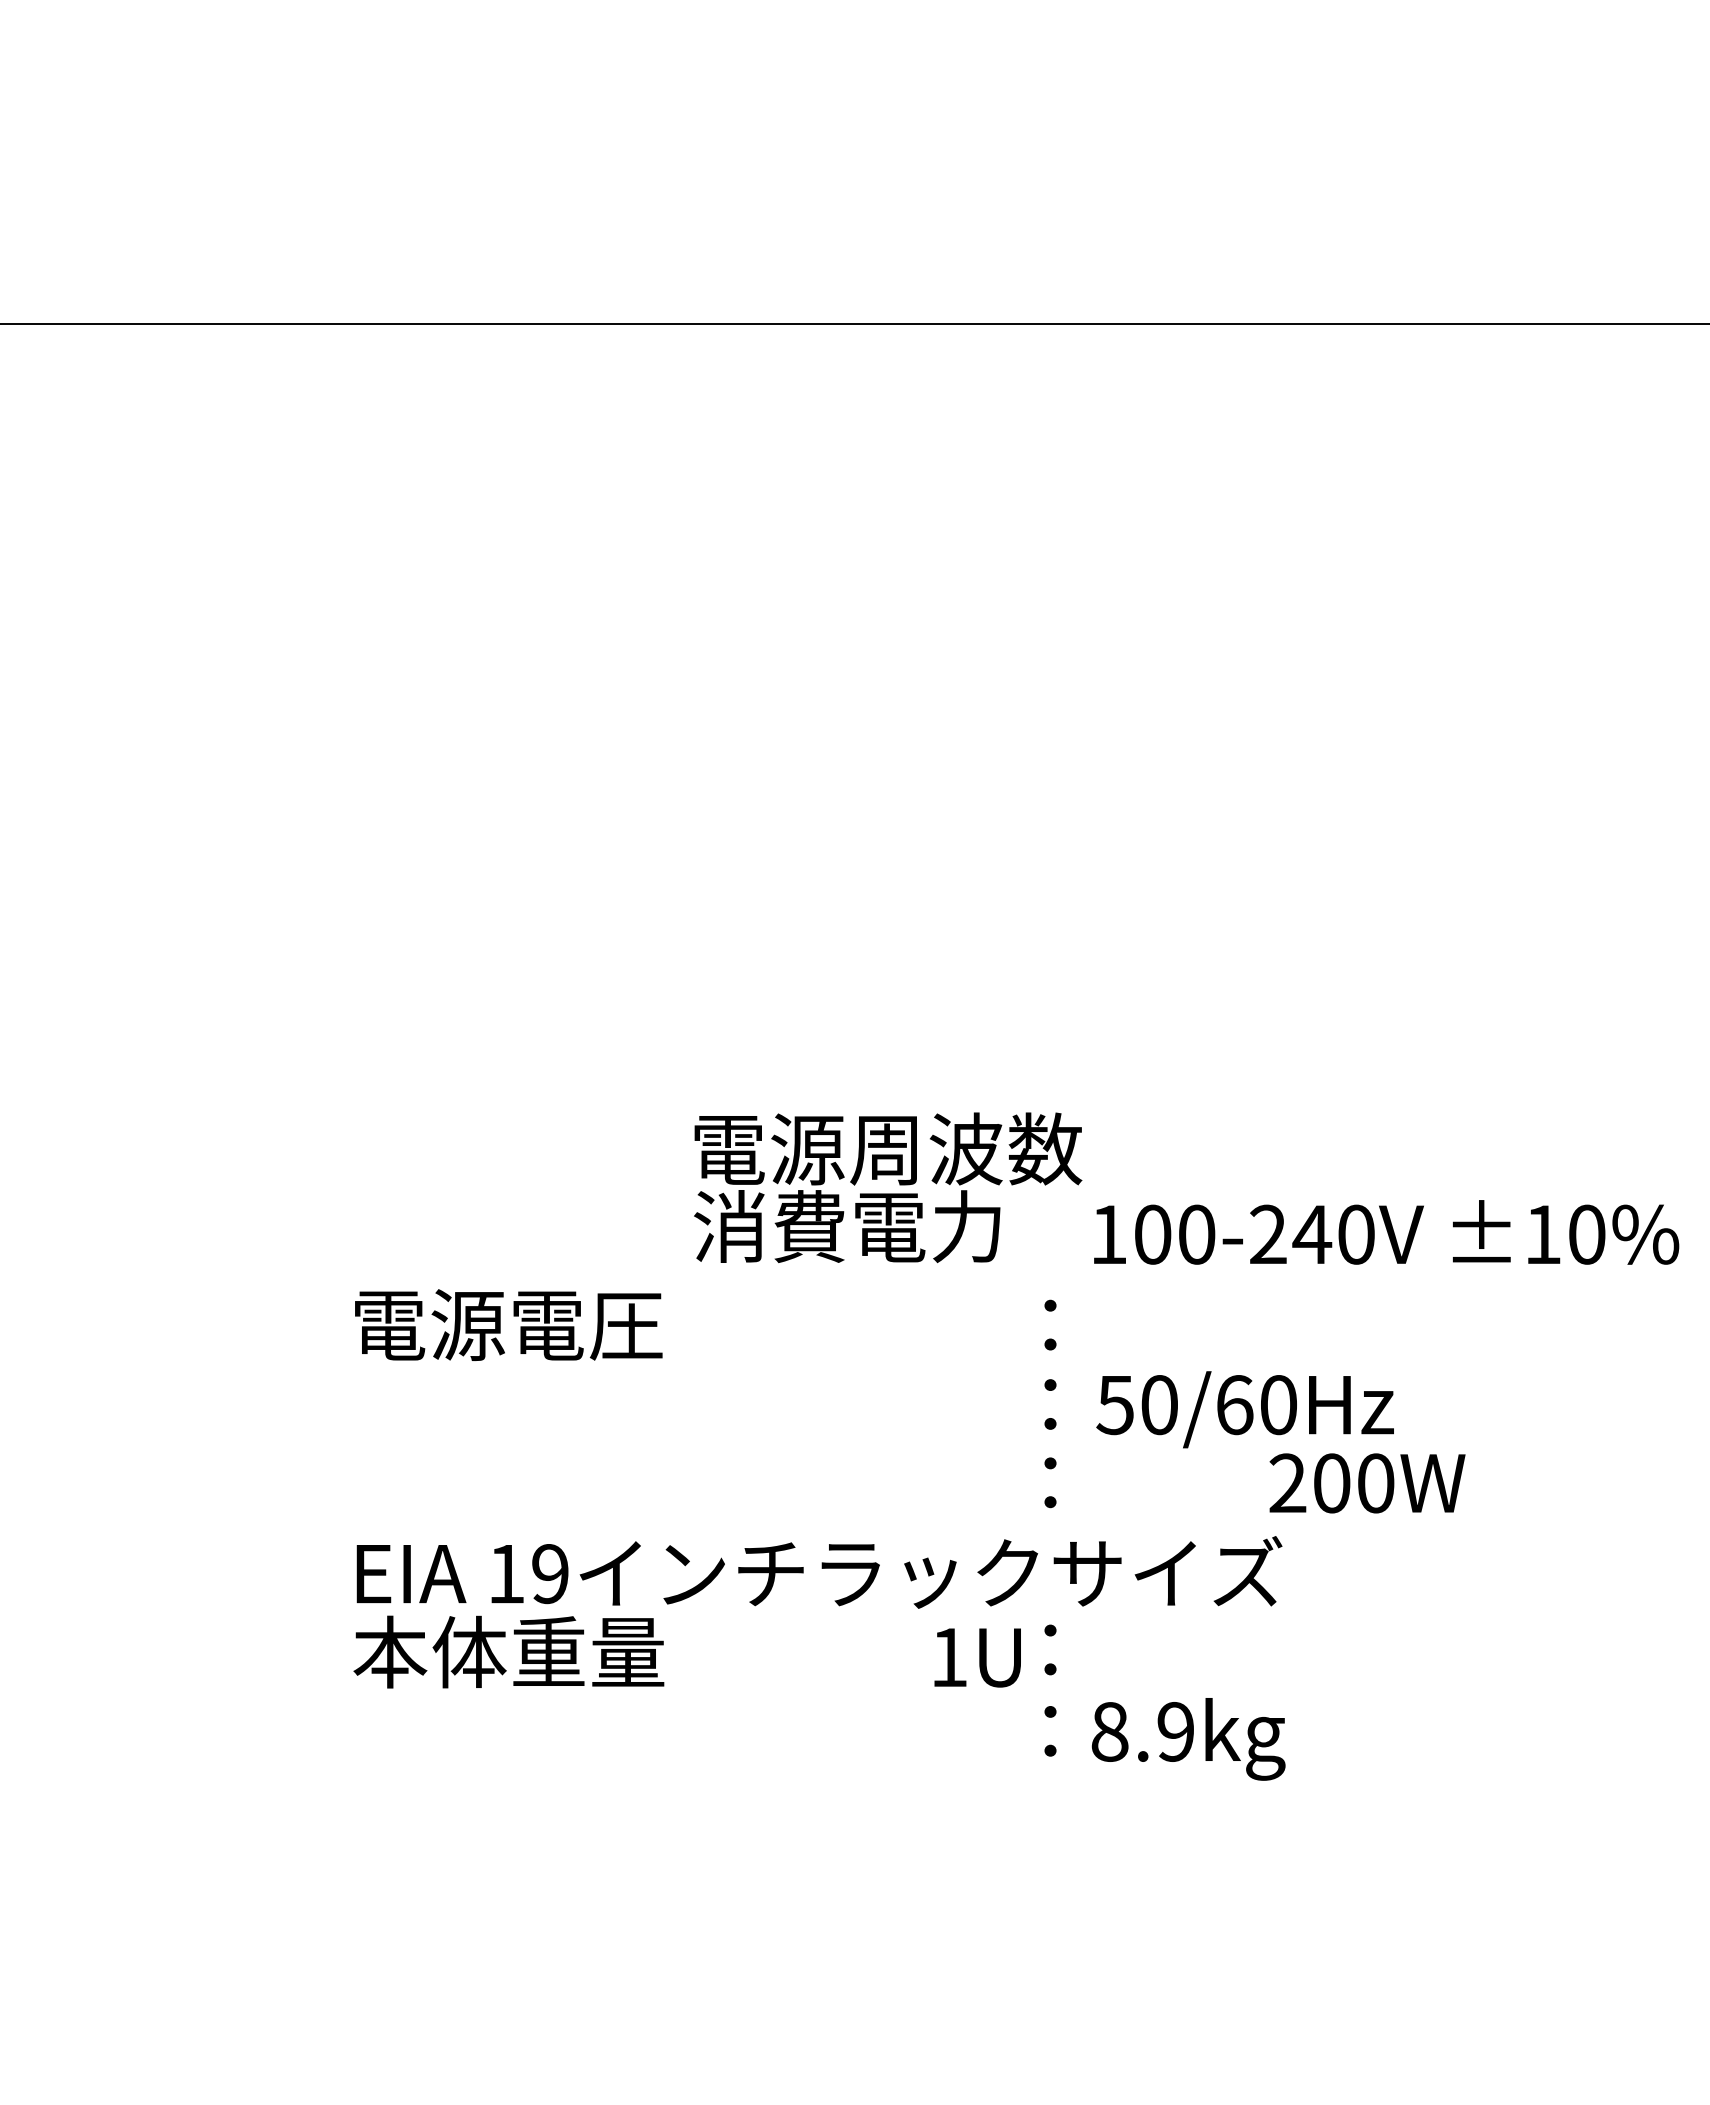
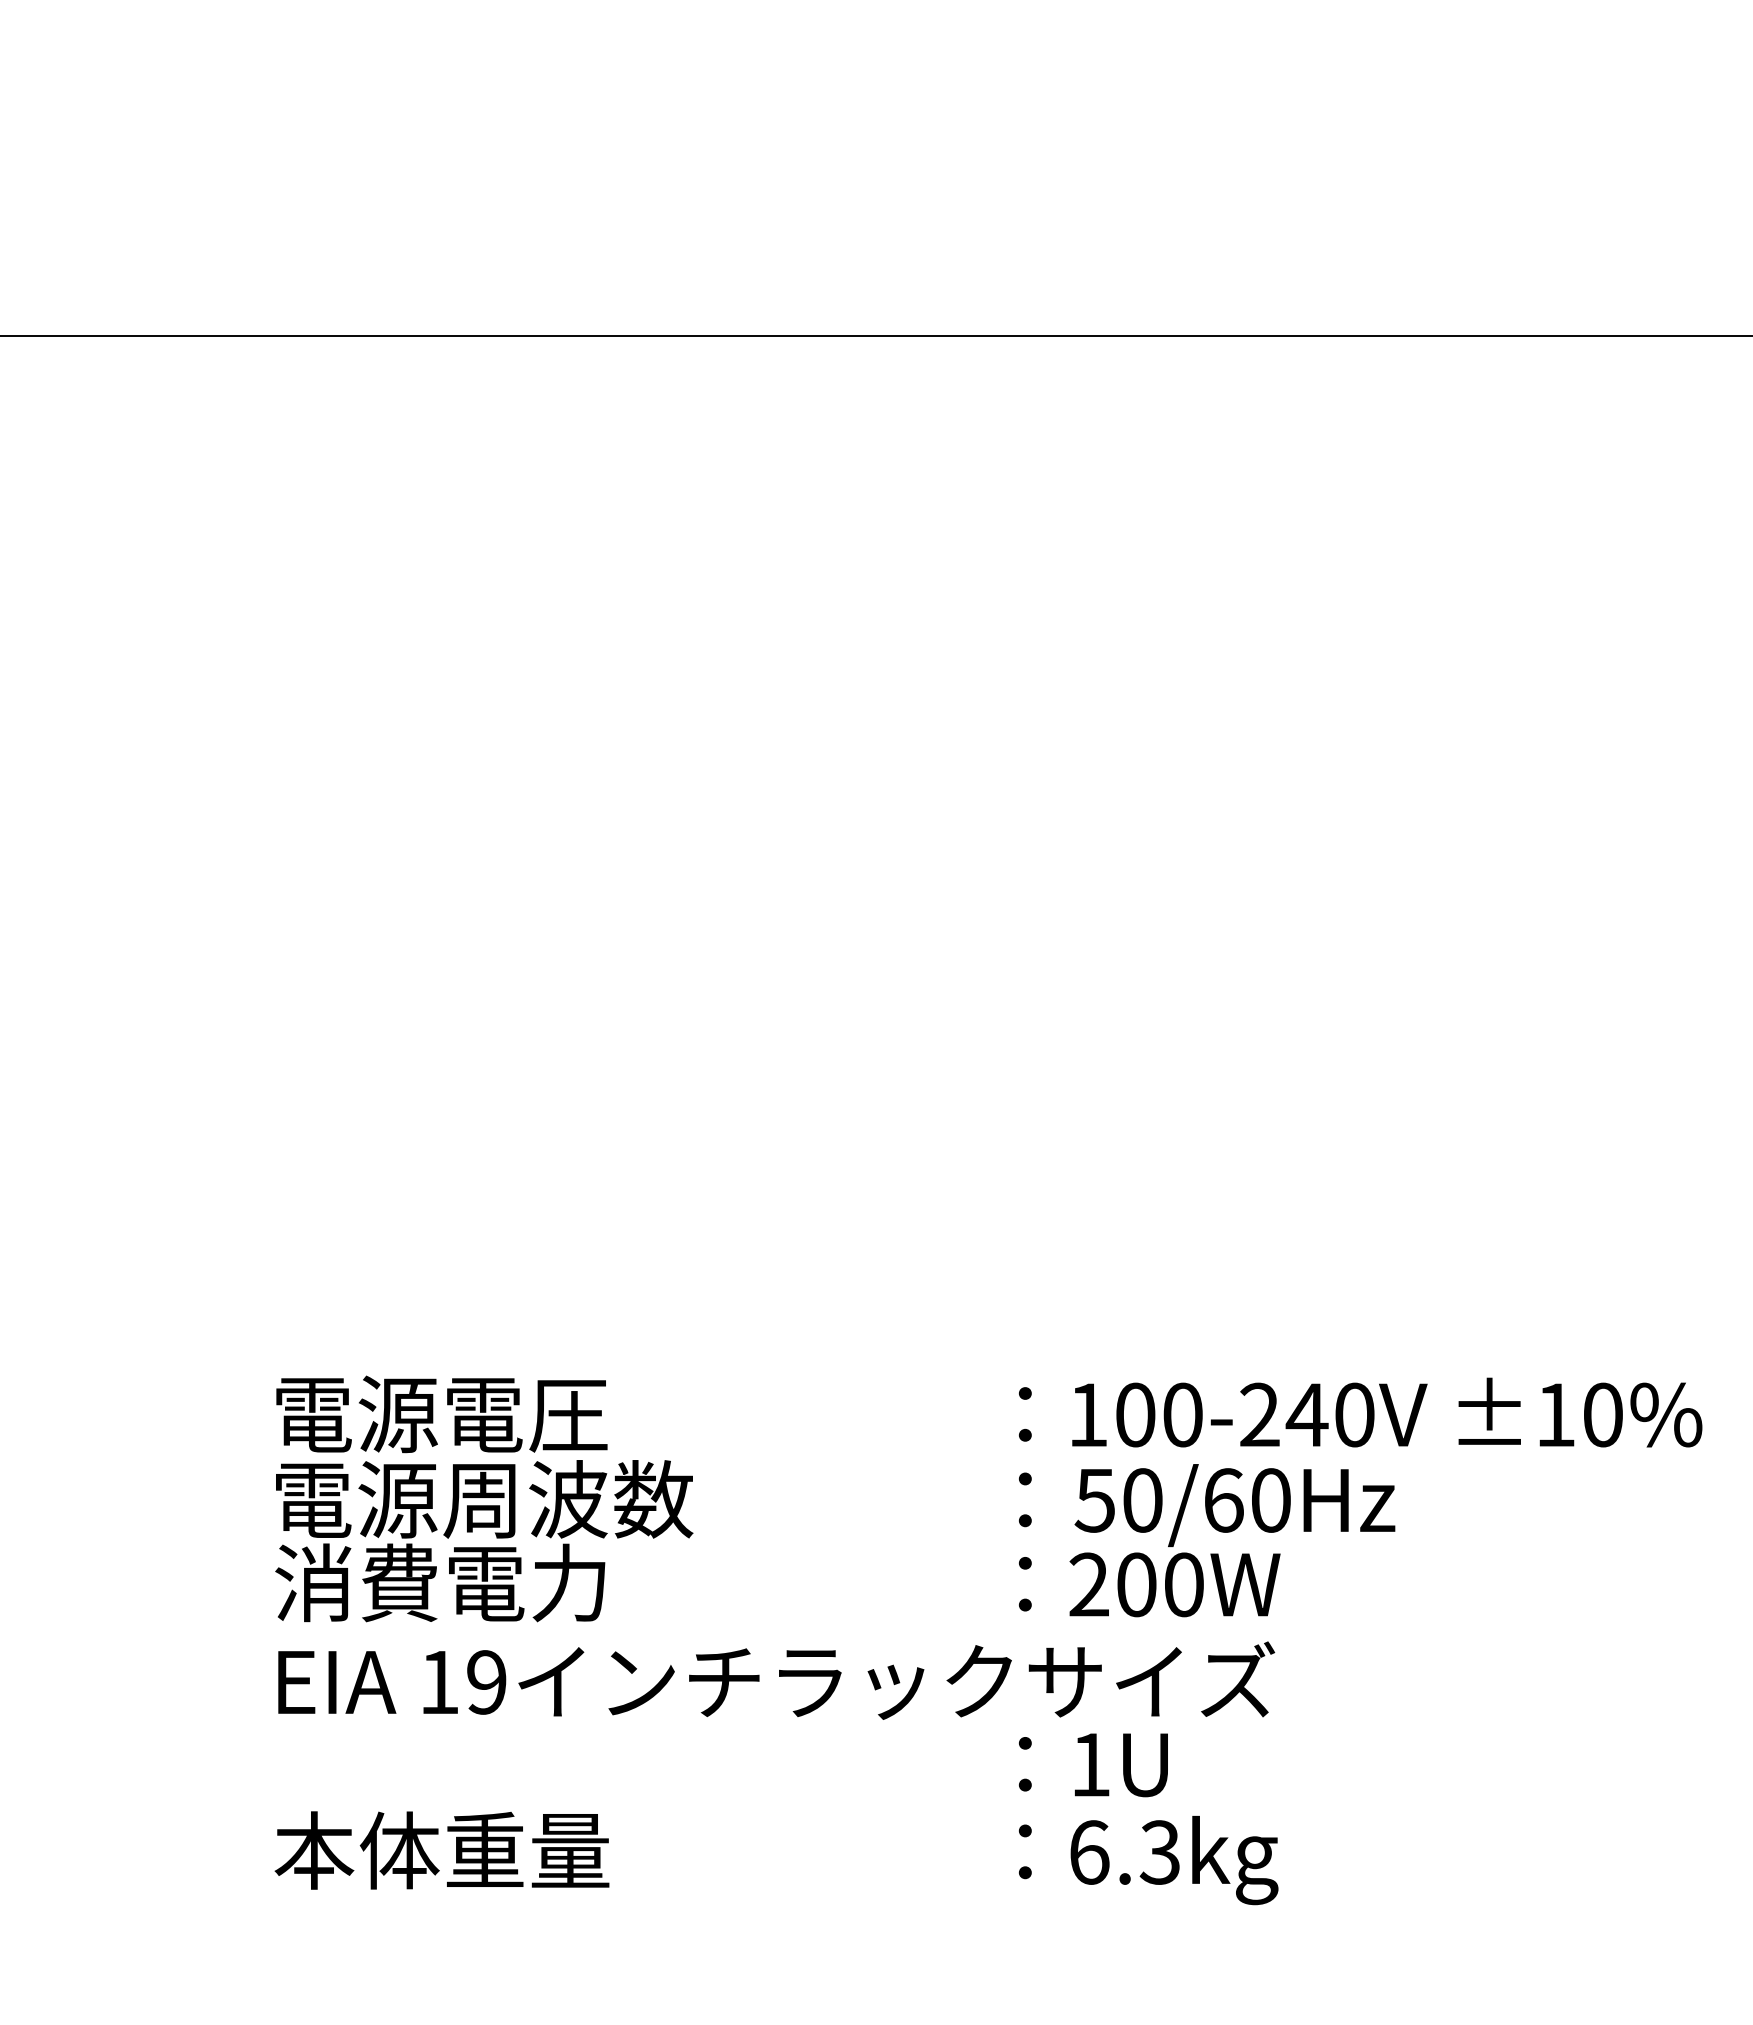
text: (888, 1187) -> (484, 1540), moved
text: (1386, 1232) -> (1387, 1412), moved
text: (1367, 1483) -> (1175, 1584), moved
text: (508, 1651) -> (441, 1849), moved
text: (977, 1657) -> (1121, 1764), moved
text: (1142, 1731) -> (1124, 1852), 8.9kg -> 6.3kg

